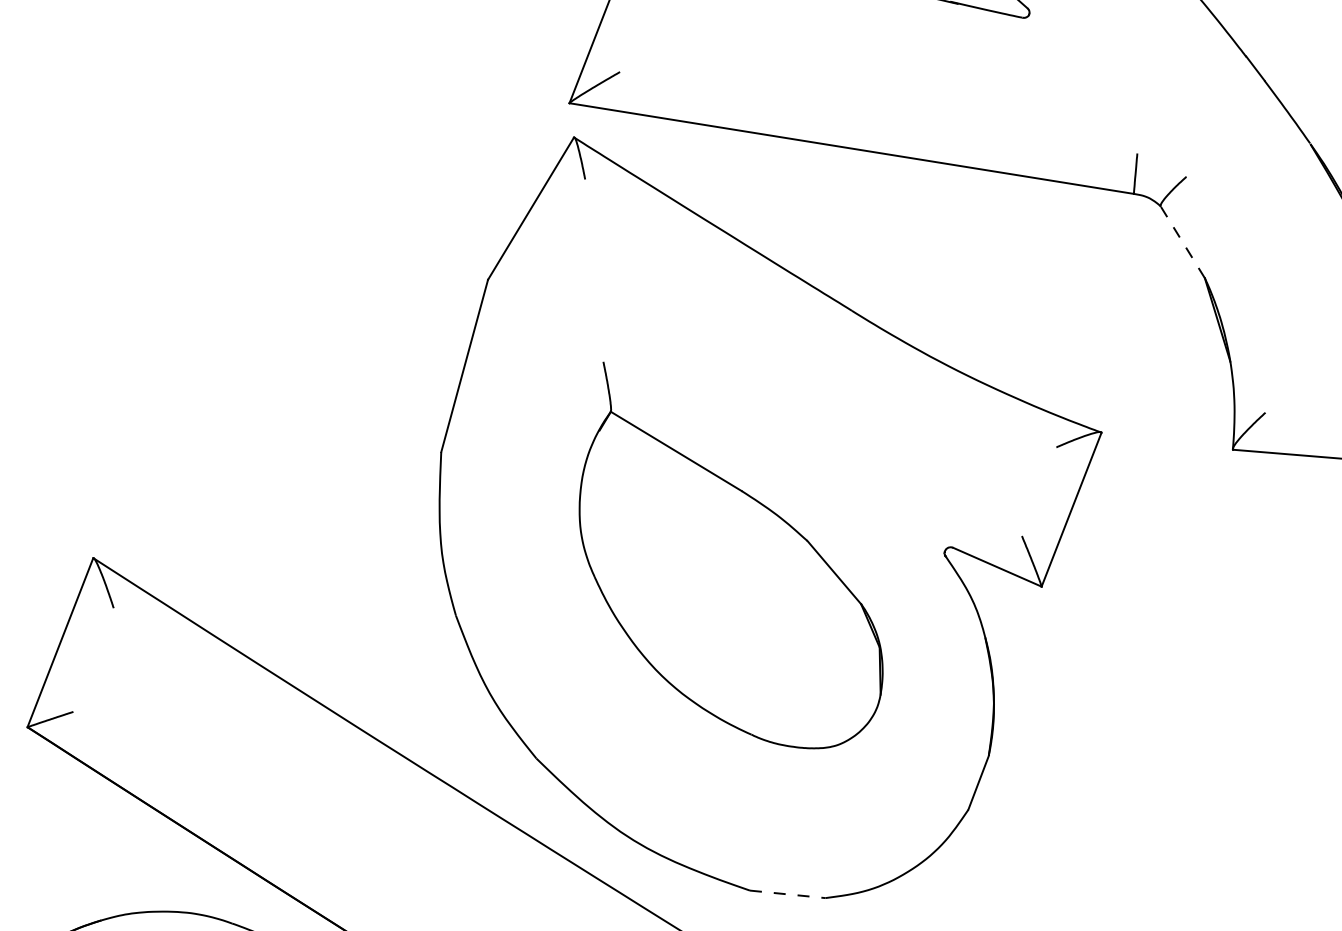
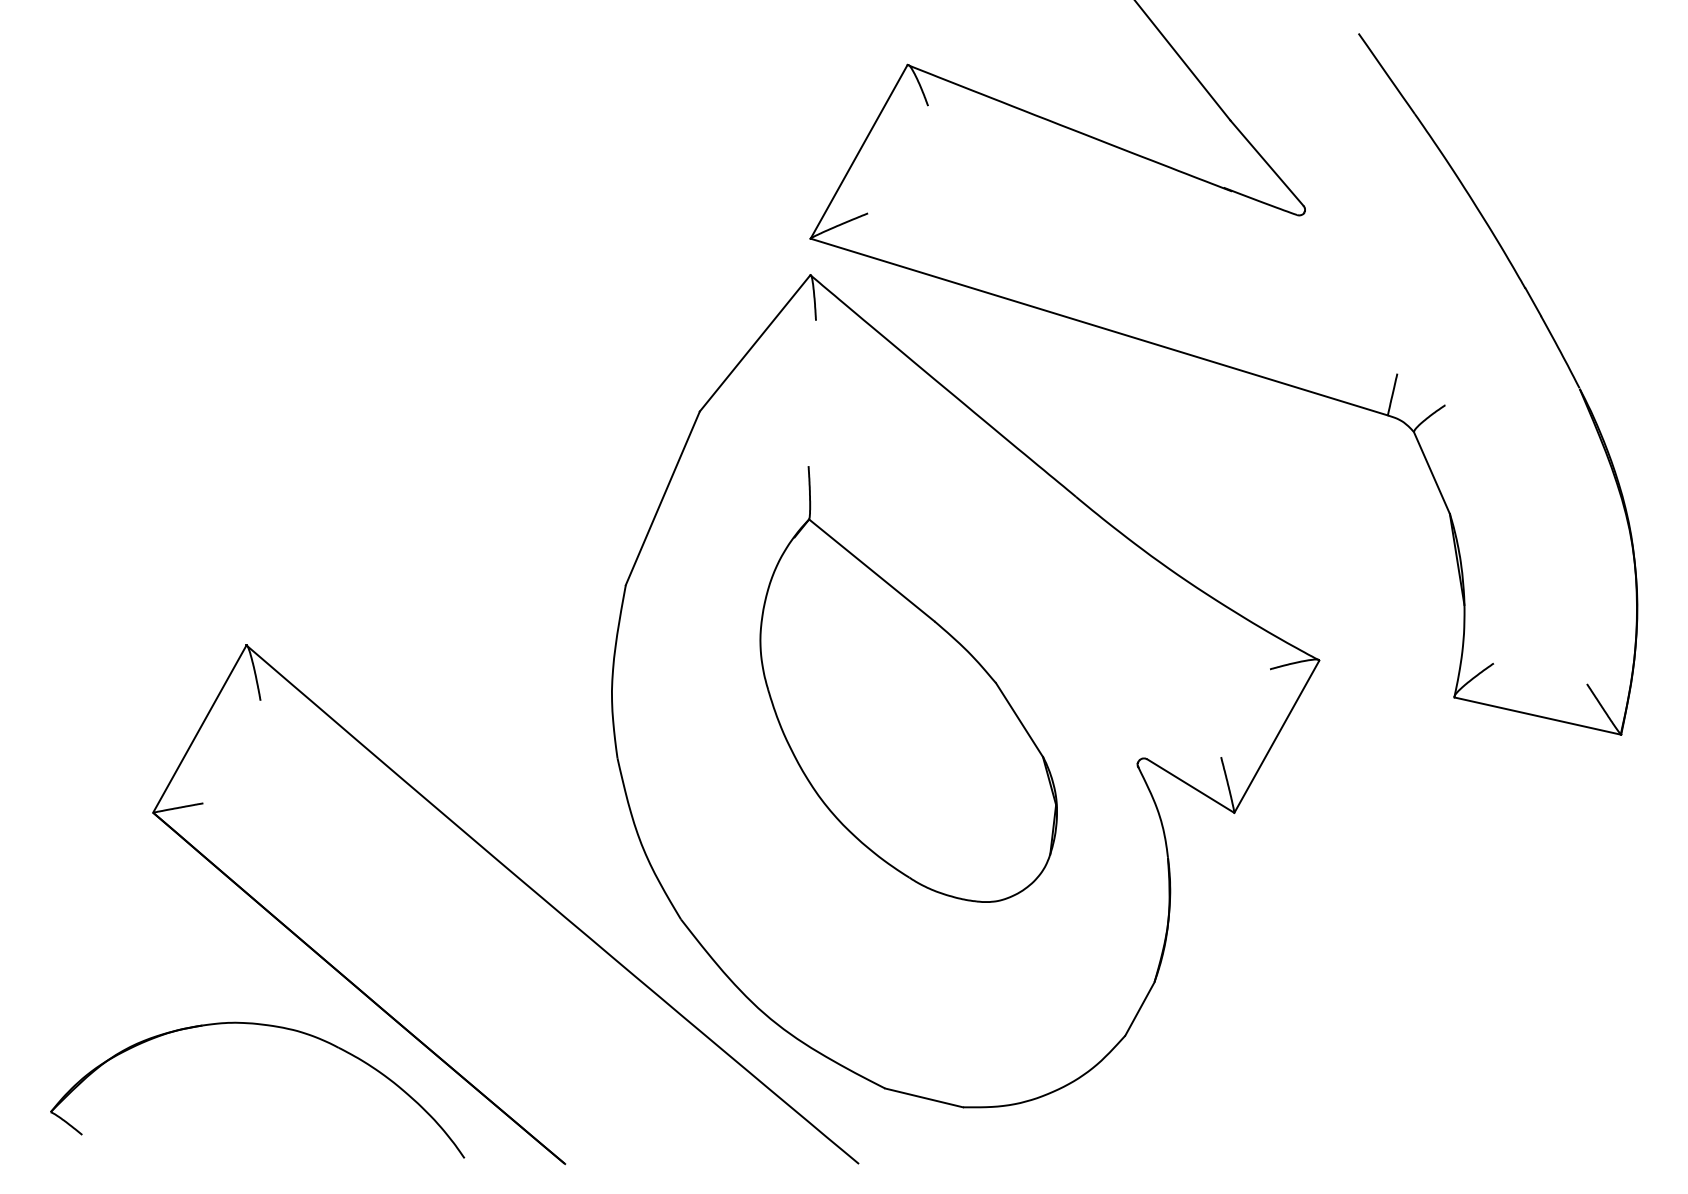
line: (1182, 241) -> (1431, 472), dashed -> solid
part: (725, 553) -> (908, 684), moved
line: (788, 894) -> (924, 1098), dashed -> solid

